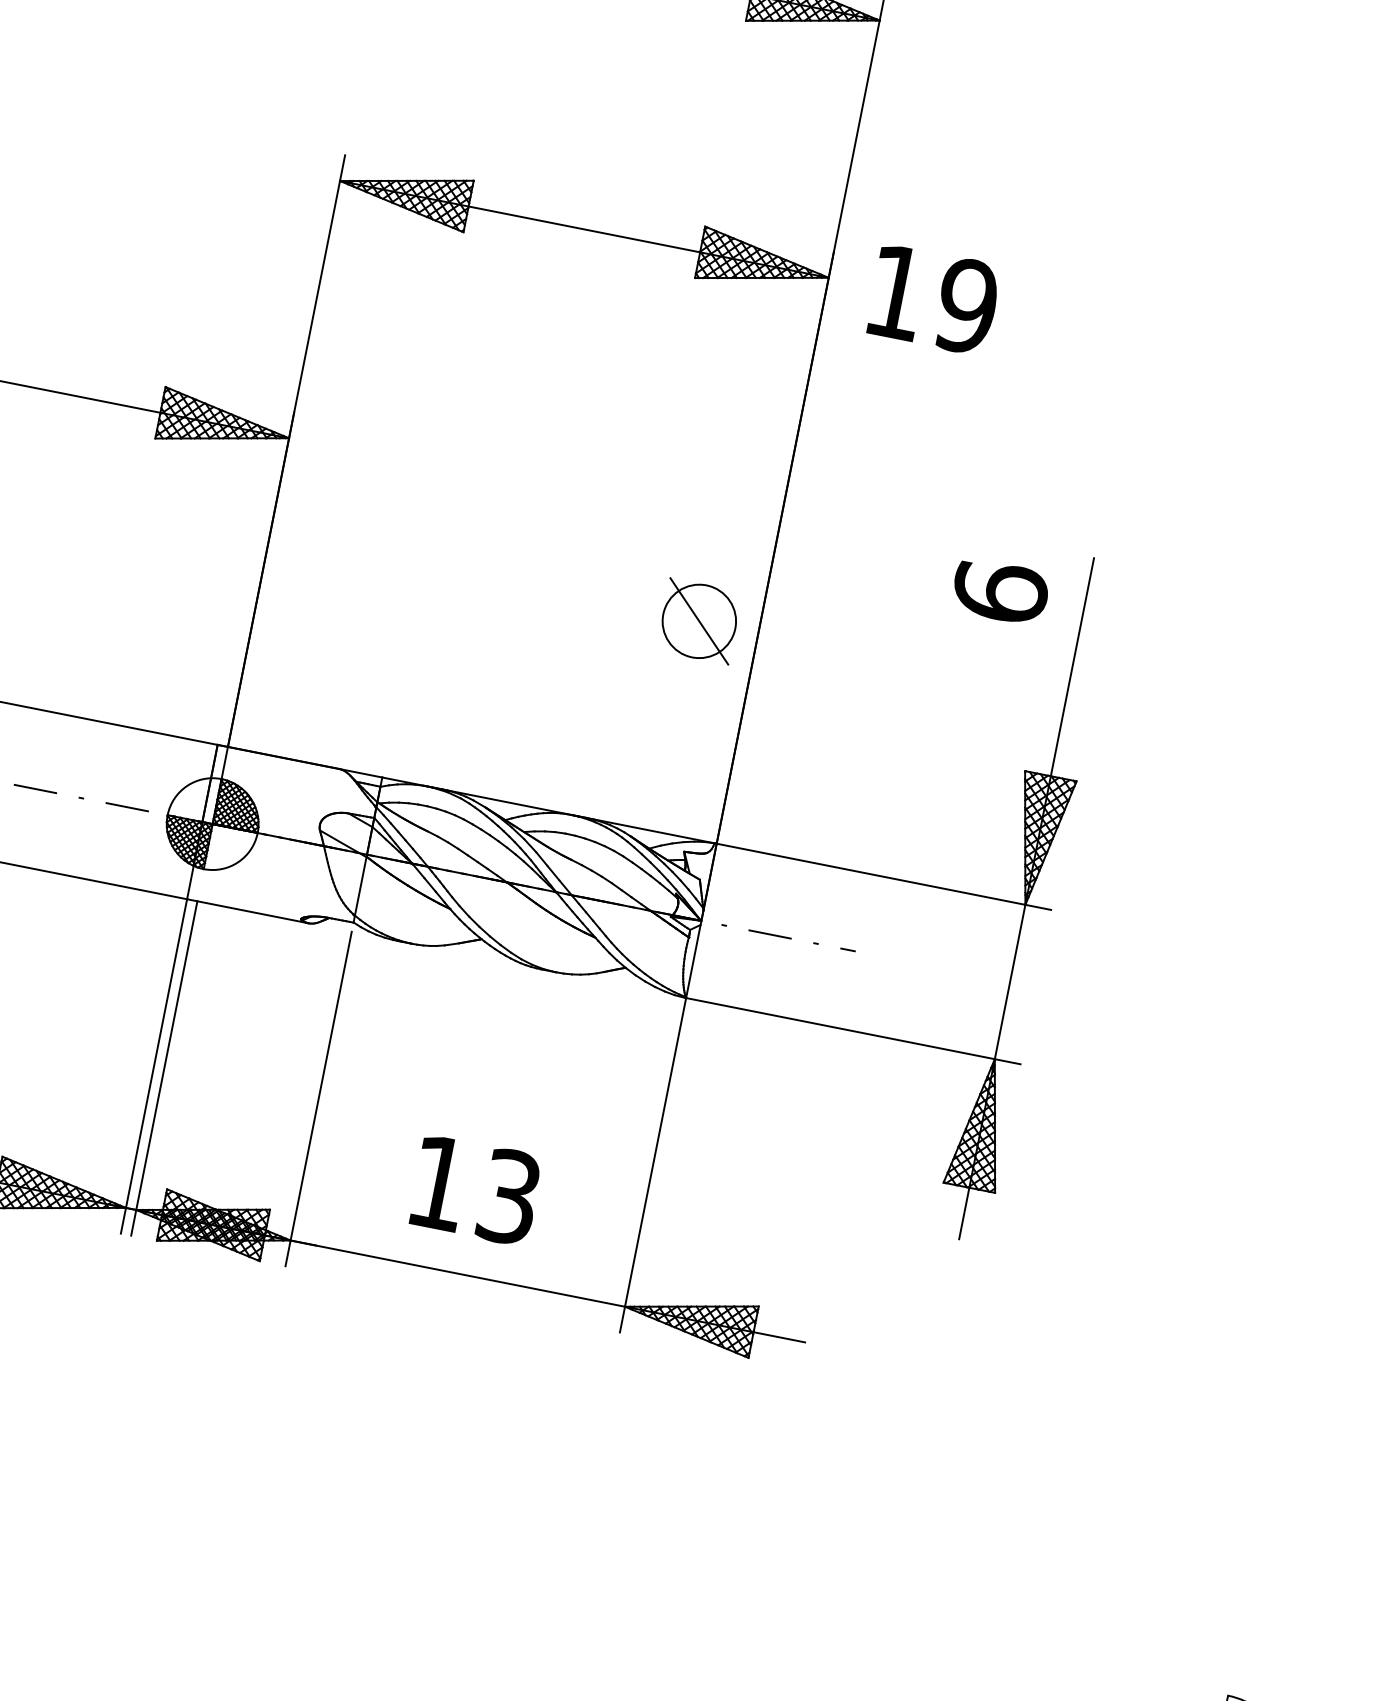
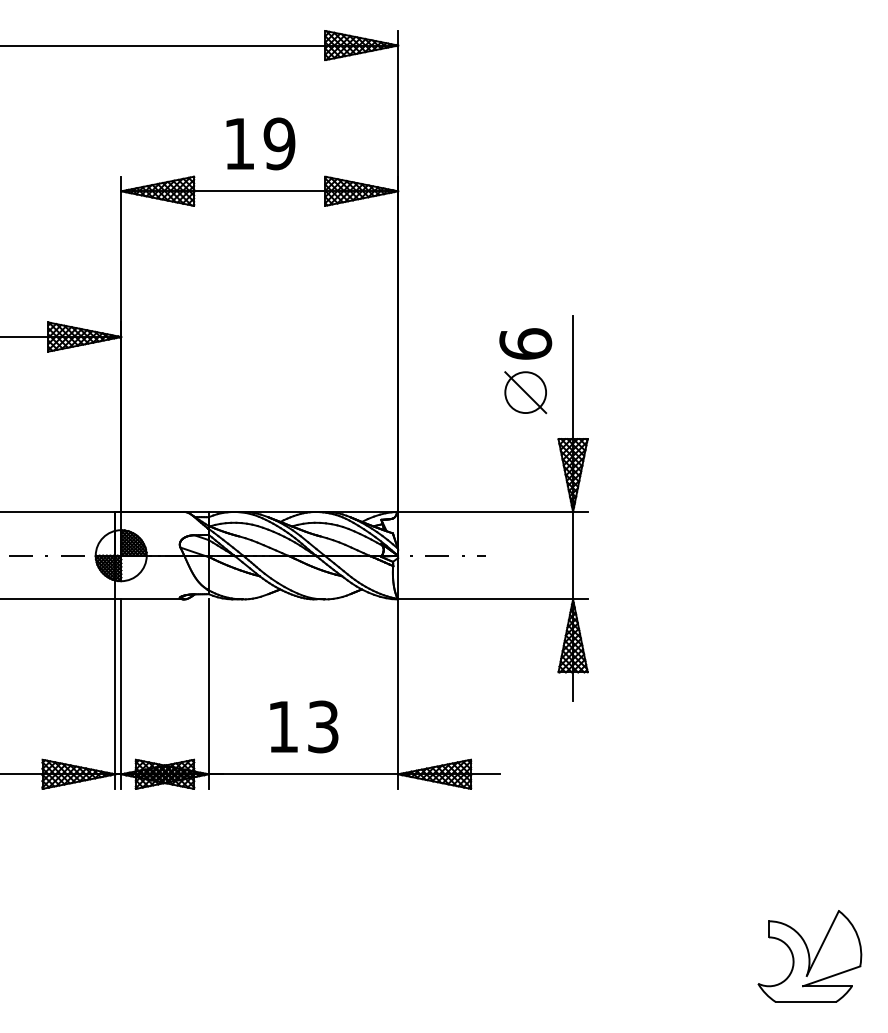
text: (933, 298) -> (260, 143), moved
part: (698, 621) -> (525, 392), moved

